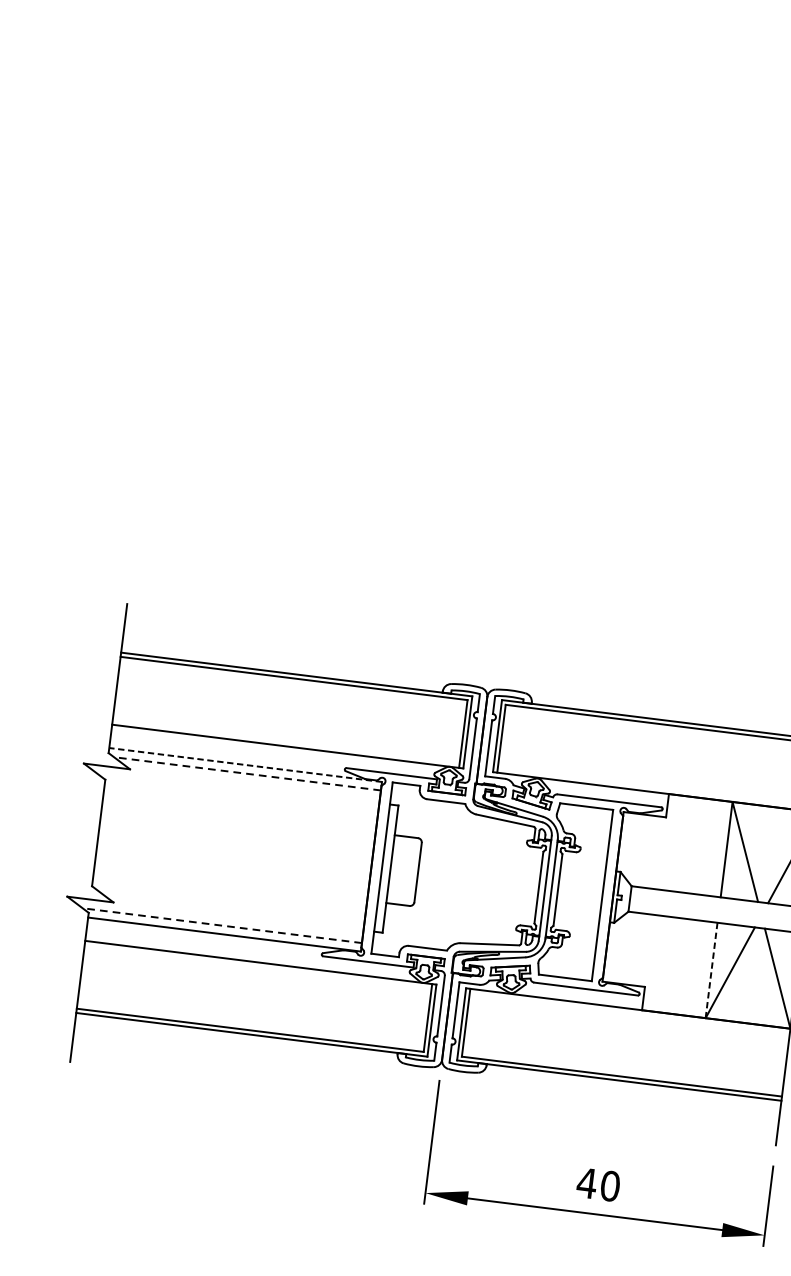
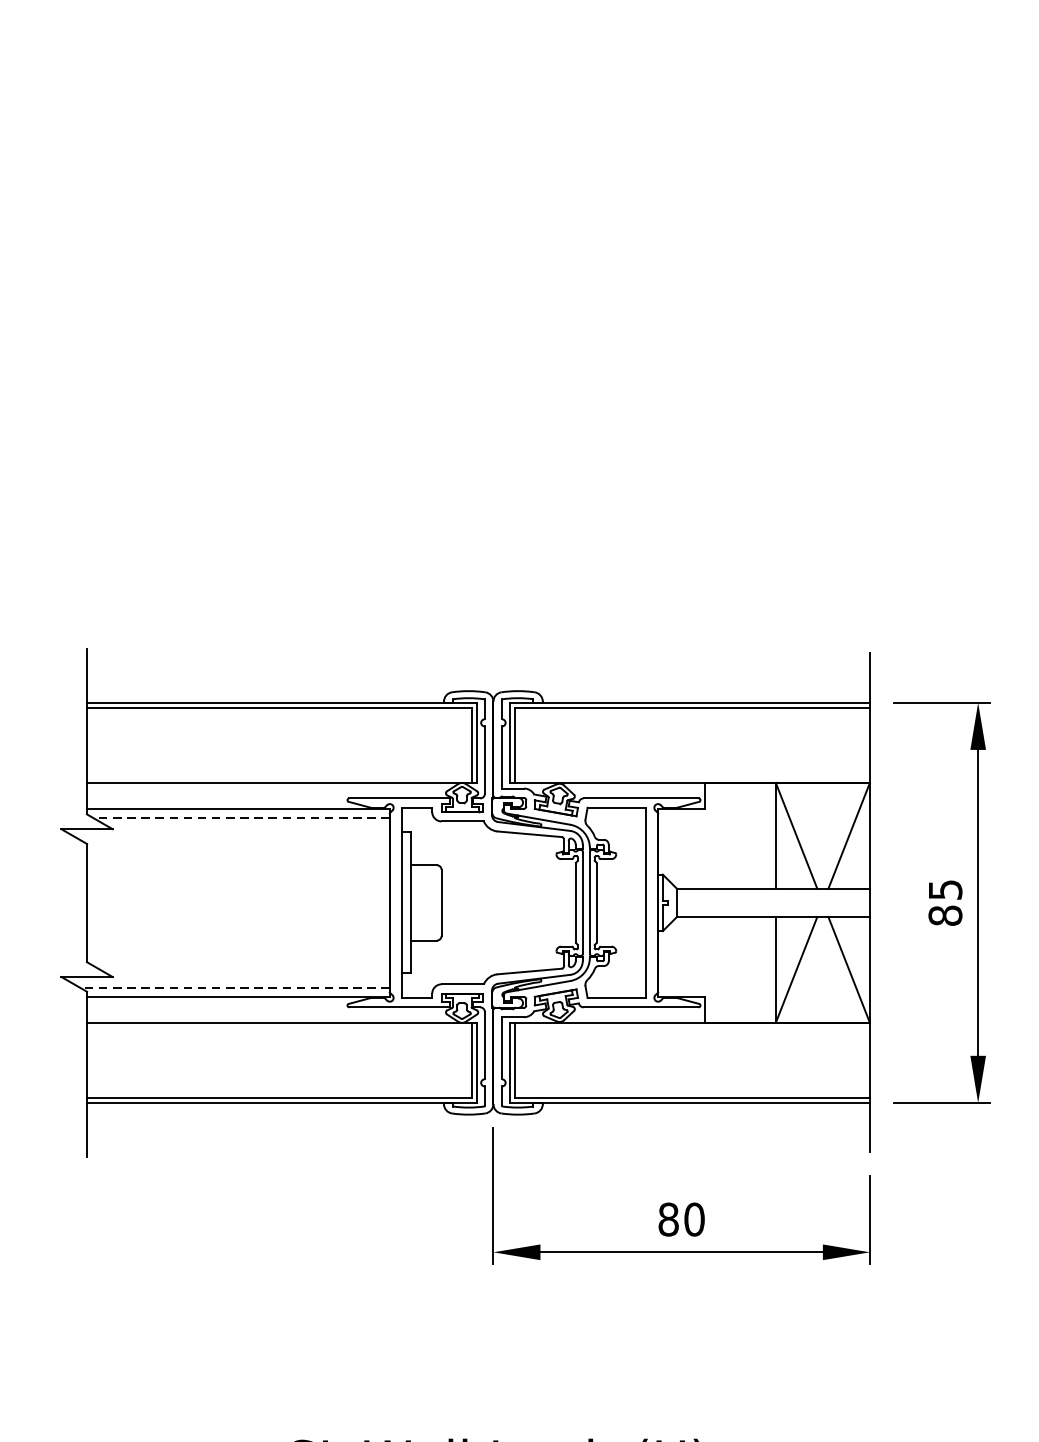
line: (244, 764) -> (237, 808), dashed -> solid
line: (711, 970) -> (775, 969), dashed -> solid
text: (586, 1183) -> (668, 1219), 40 -> 80

